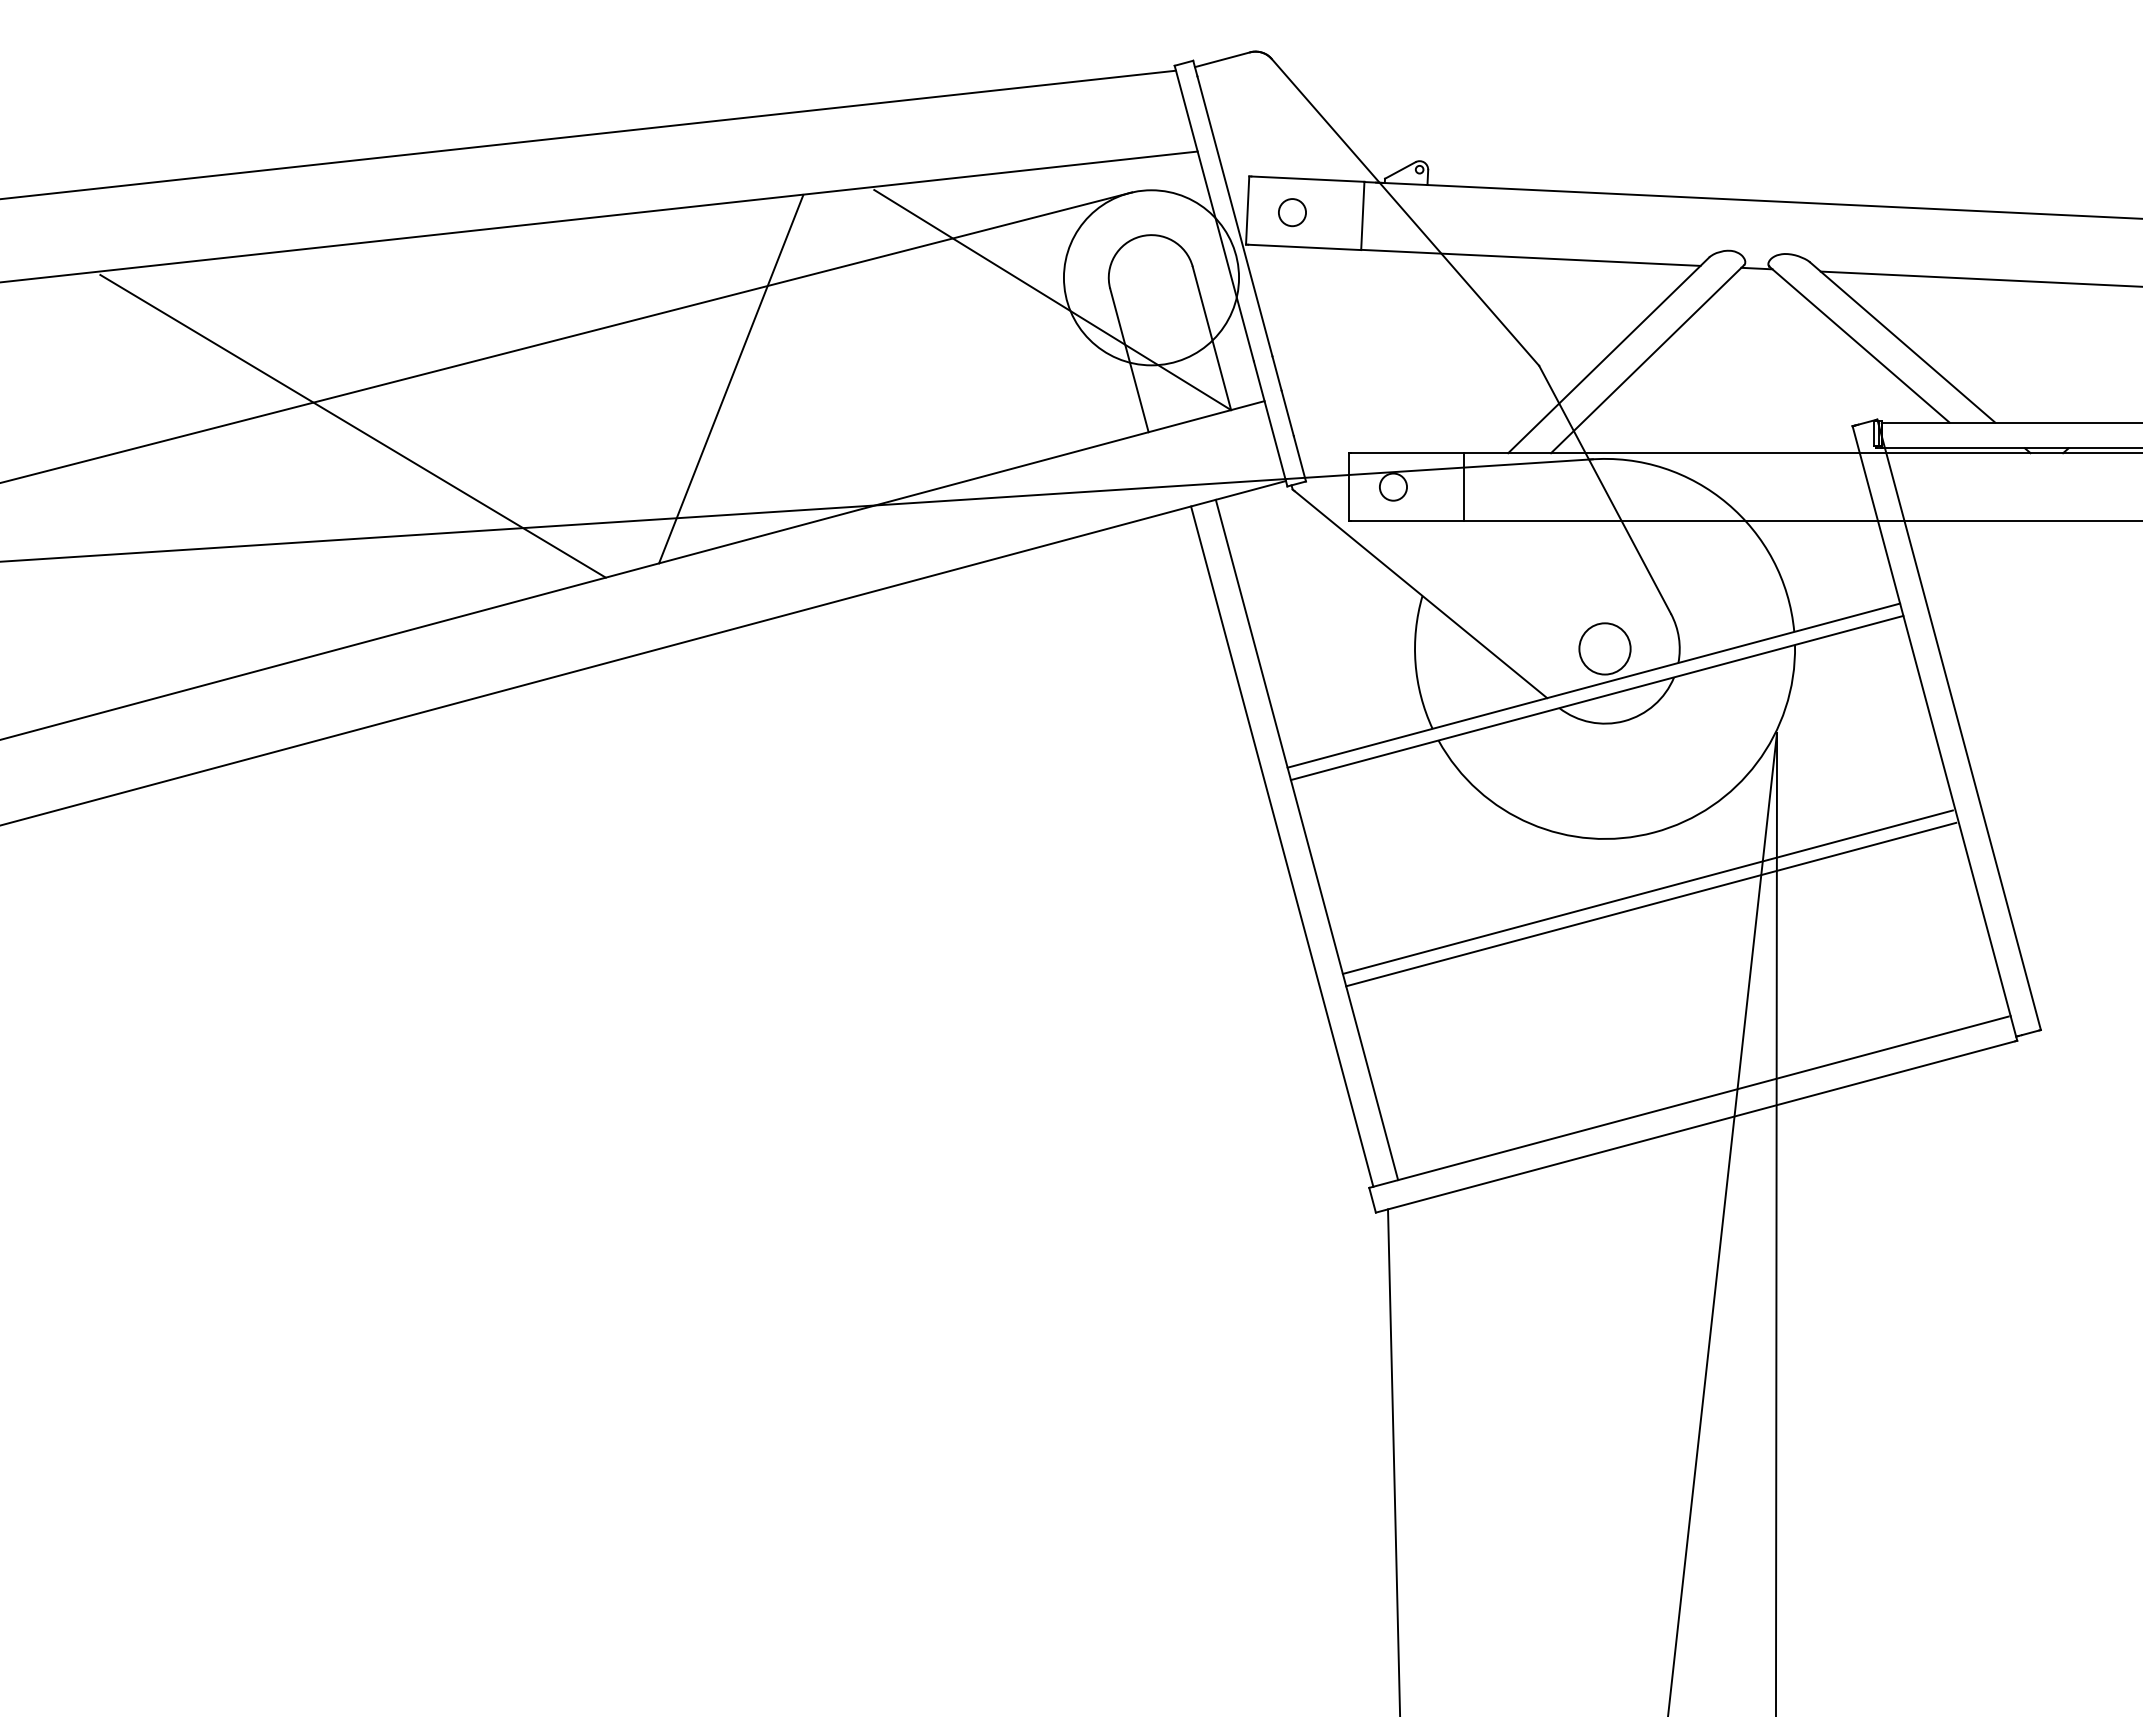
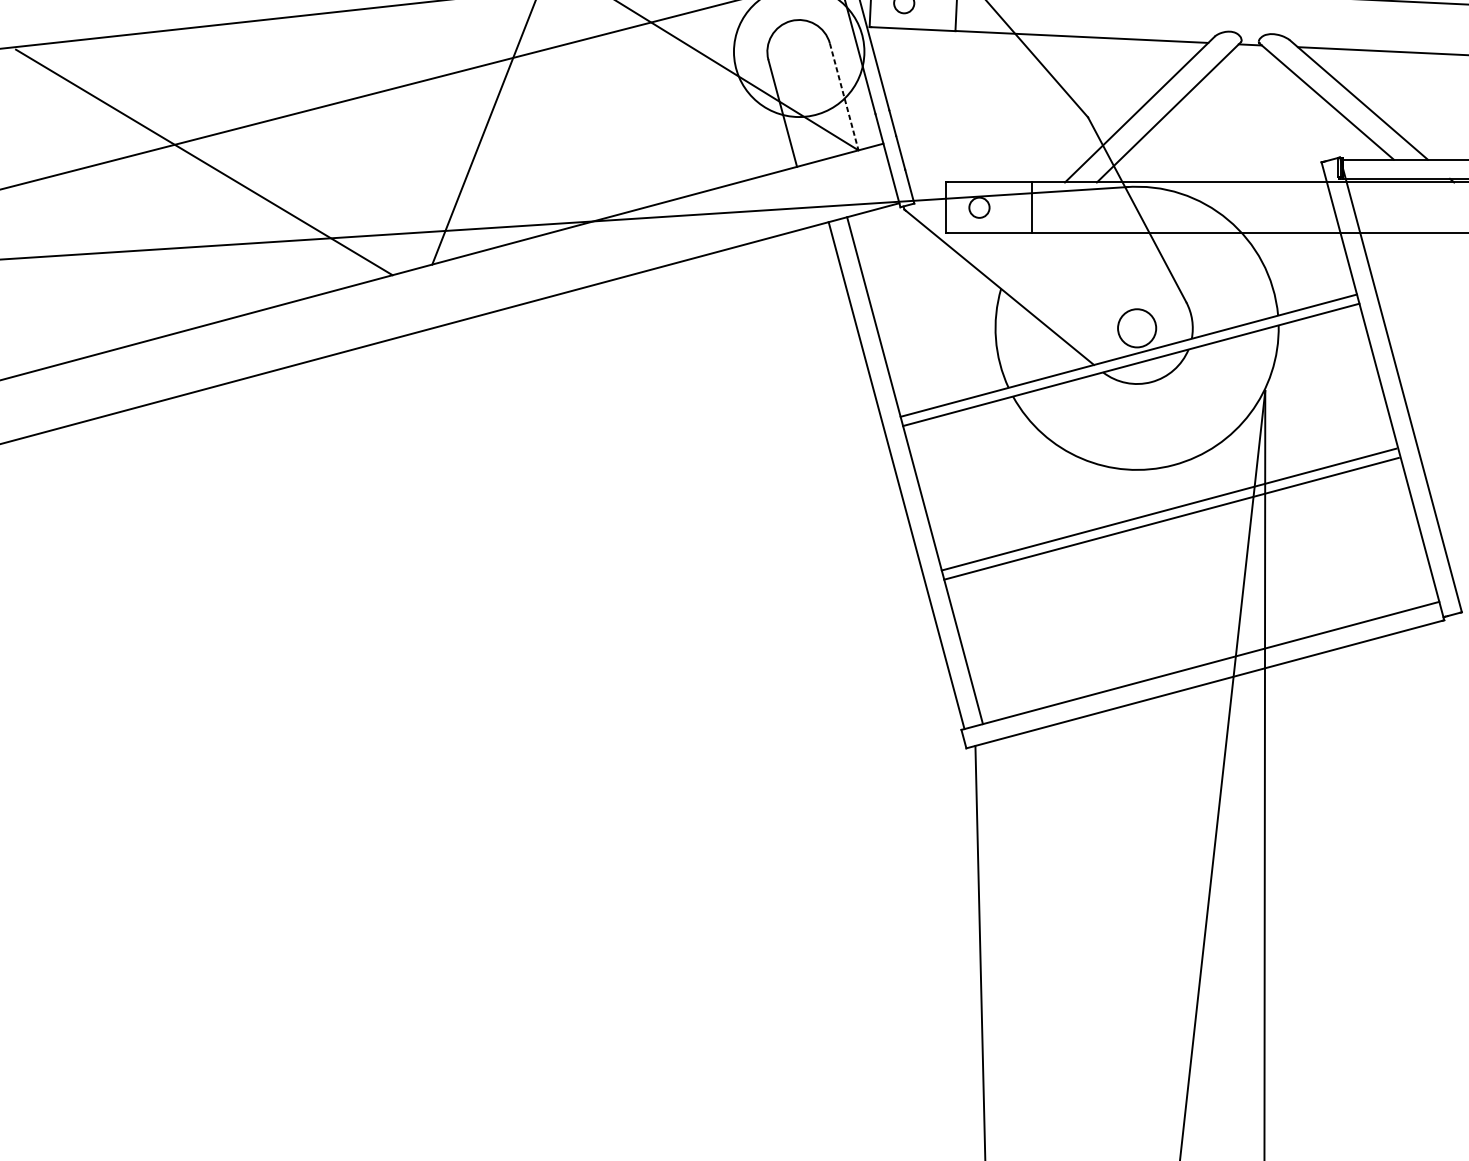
line: (1212, 338) -> (844, 97), solid -> dashed

